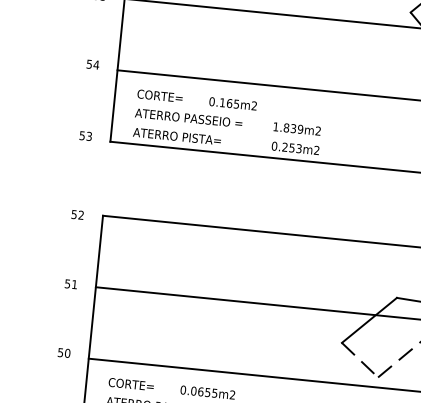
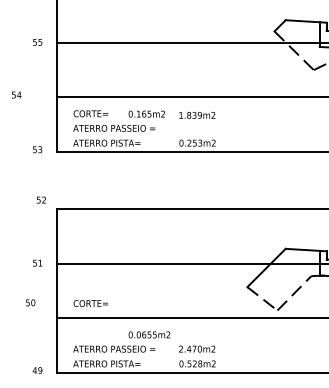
text: (92, 63) -> (16, 94), moved
text: (297, 129) -> (197, 115), moved
text: (77, 214) -> (41, 199), moved
text: (64, 352) -> (30, 302), moved
text: (130, 384) -> (90, 303), moved

